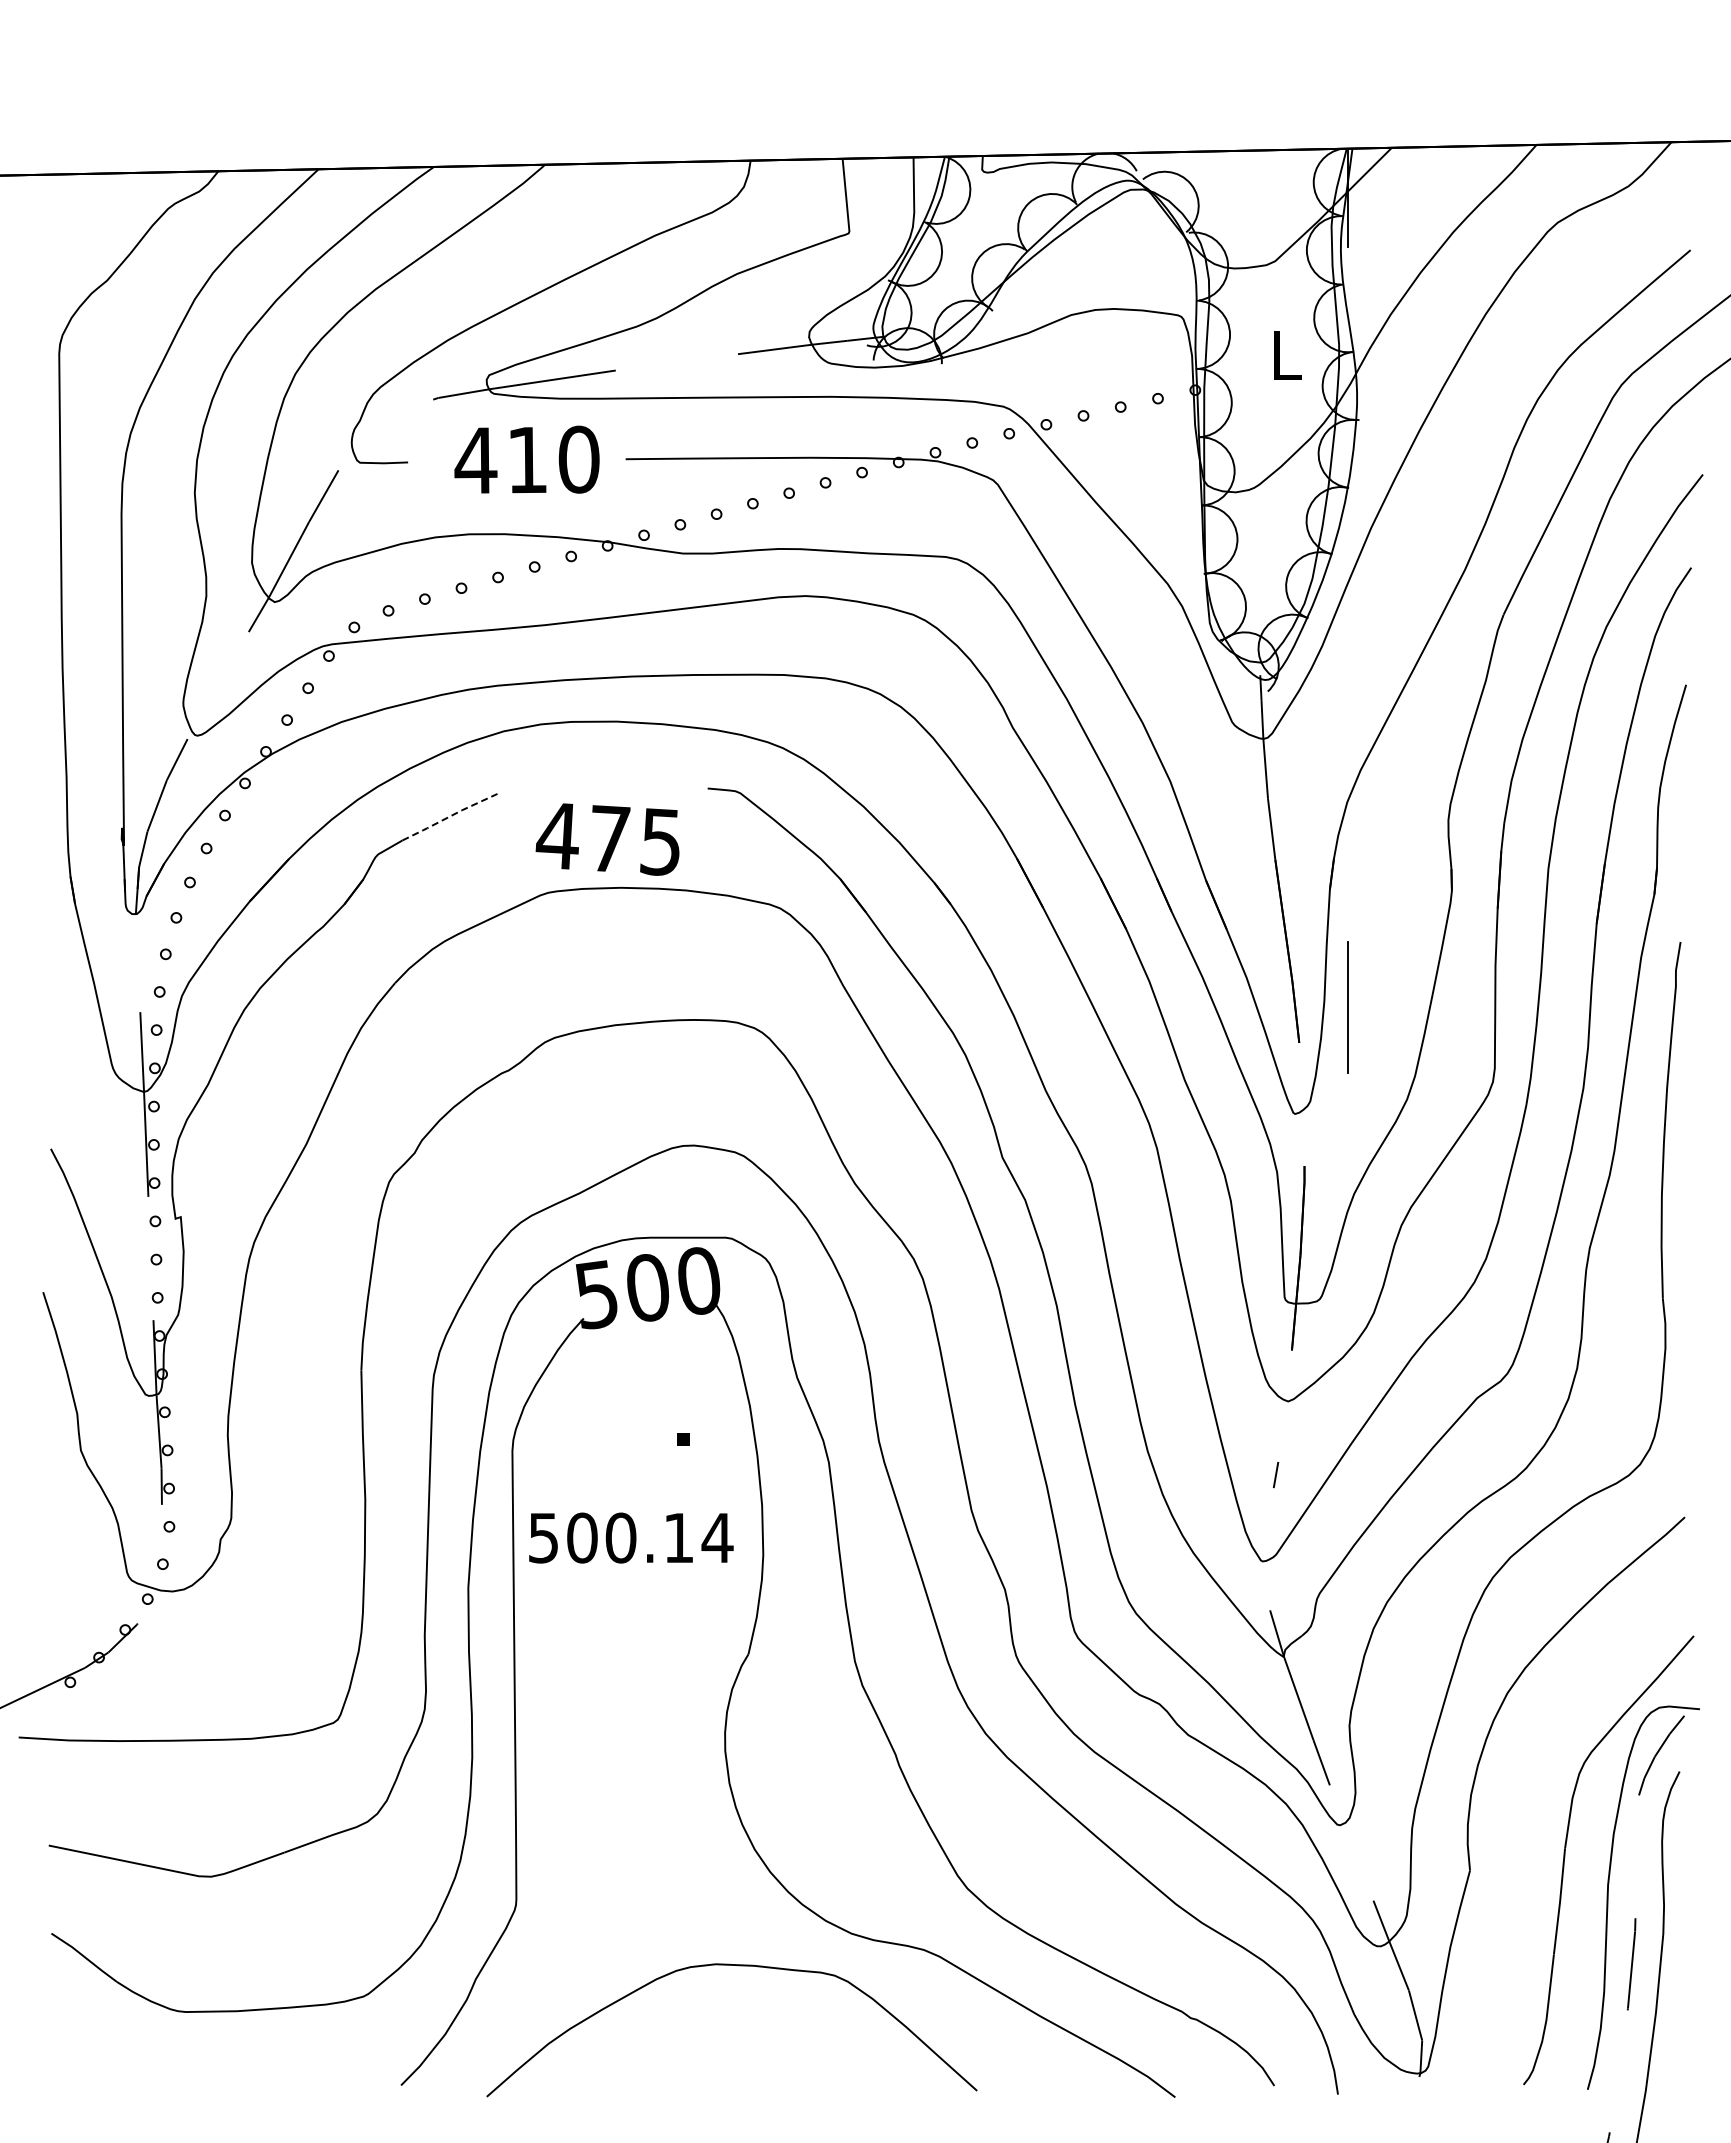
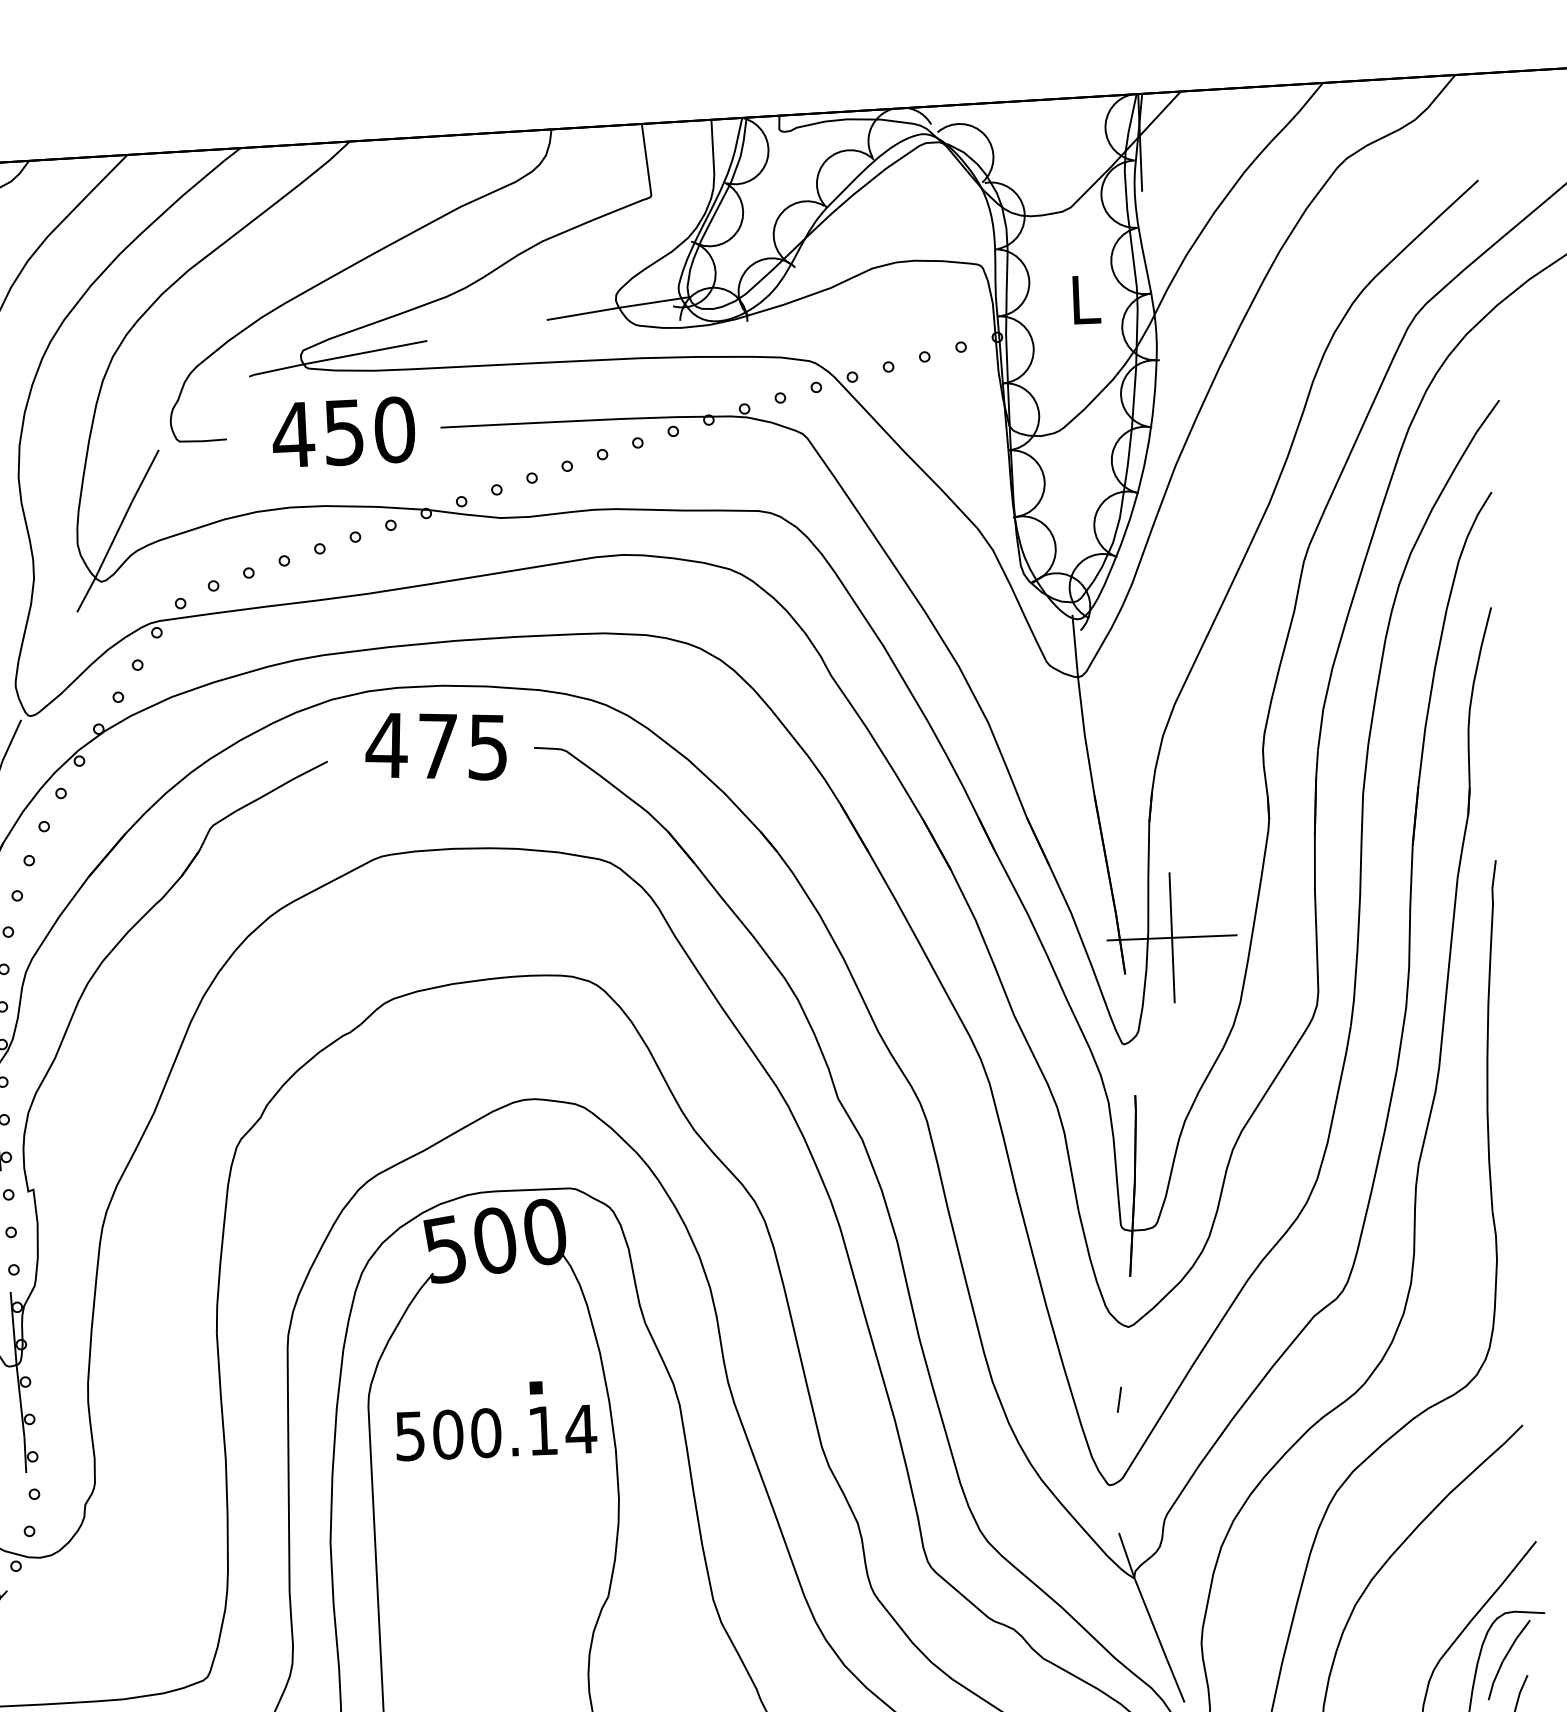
text: (527, 460) -> (344, 432), 410 -> 450
line: (449, 816) -> (281, 785), dashed -> solid
text: (607, 839) -> (435, 746), moved
line: (1348, 1007) -> (1172, 937), added
text: (631, 1537) -> (496, 1432), moved

